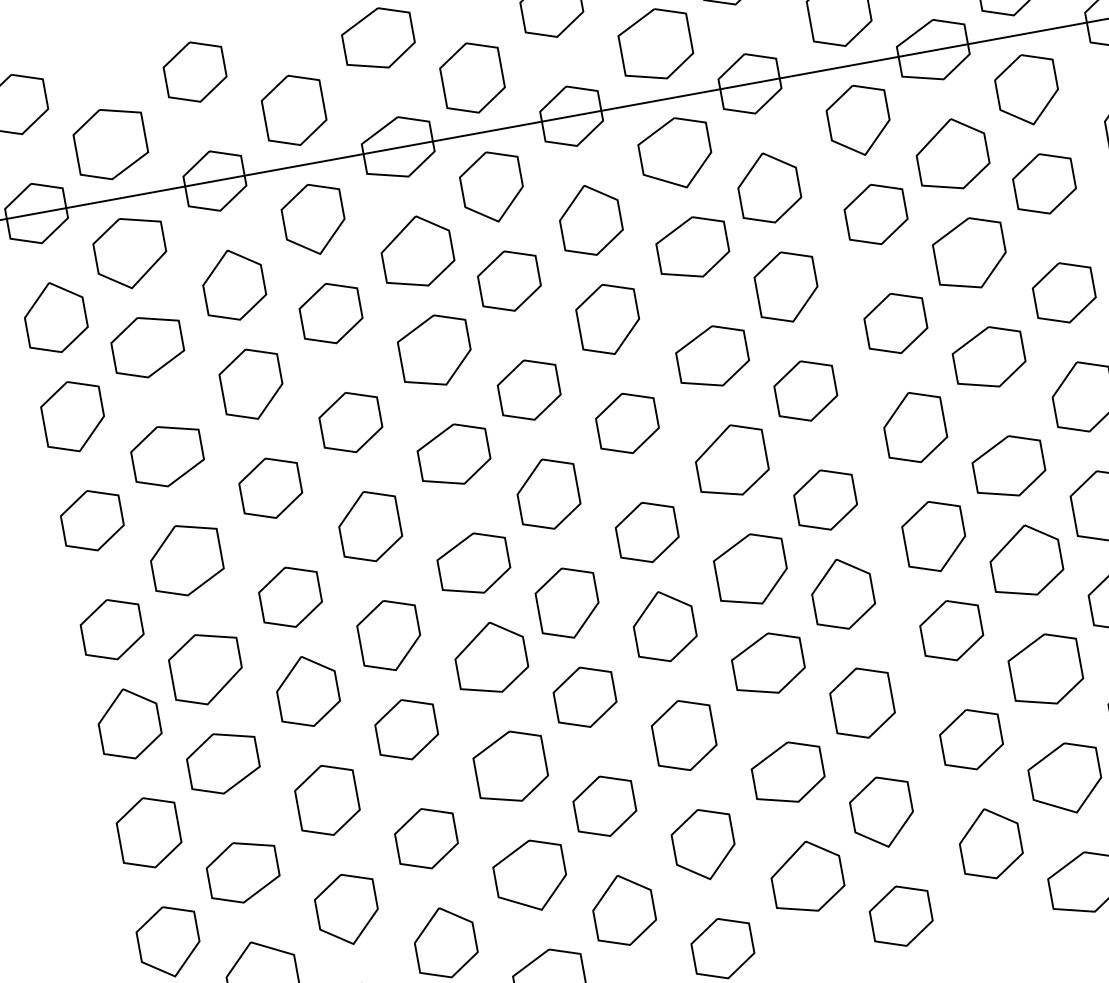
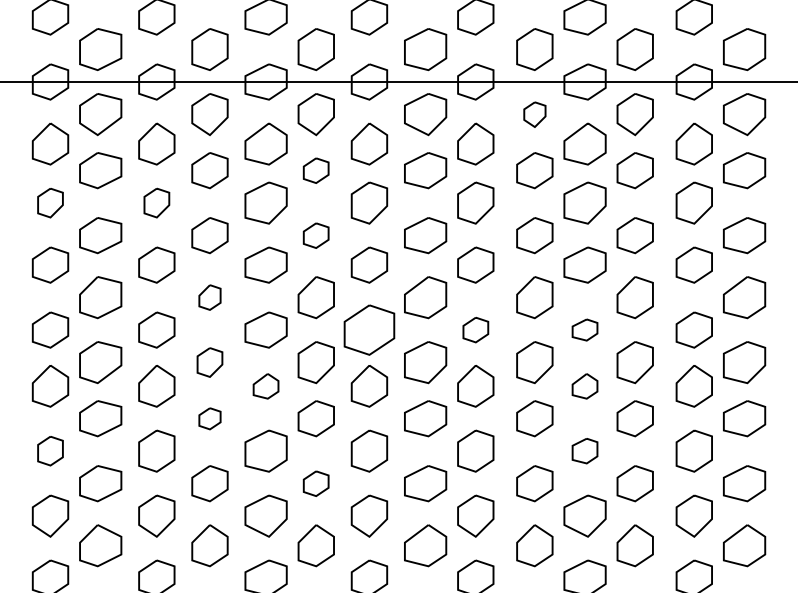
part: (858, 120) -> (534, 114), size x0.6
part: (508, 281) -> (315, 170), size x0.7
part: (251, 383) -> (156, 202), size x0.7
part: (527, 390) -> (315, 235), size x0.7
part: (73, 415) -> (50, 202), size x0.7
part: (1007, 465) -> (584, 329), size x0.6
part: (824, 499) -> (475, 329), size x0.7
part: (368, 526) -> (209, 297), size x0.6
part: (647, 531) -> (369, 329), size x1.4
part: (1025, 561) -> (584, 386), size x0.6
part: (388, 635) -> (209, 362), size x0.7
part: (490, 658) -> (265, 386), size x0.6
part: (1044, 668) -> (584, 450), size x0.6
part: (405, 729) -> (209, 418), size x0.6
part: (603, 806) -> (315, 483), size x0.7
part: (148, 831) -> (50, 450), size x0.7

